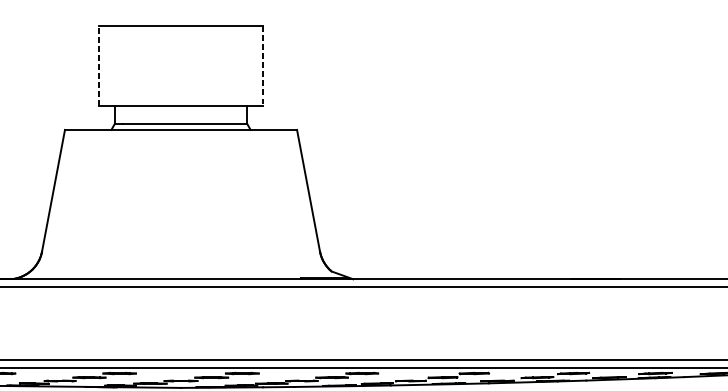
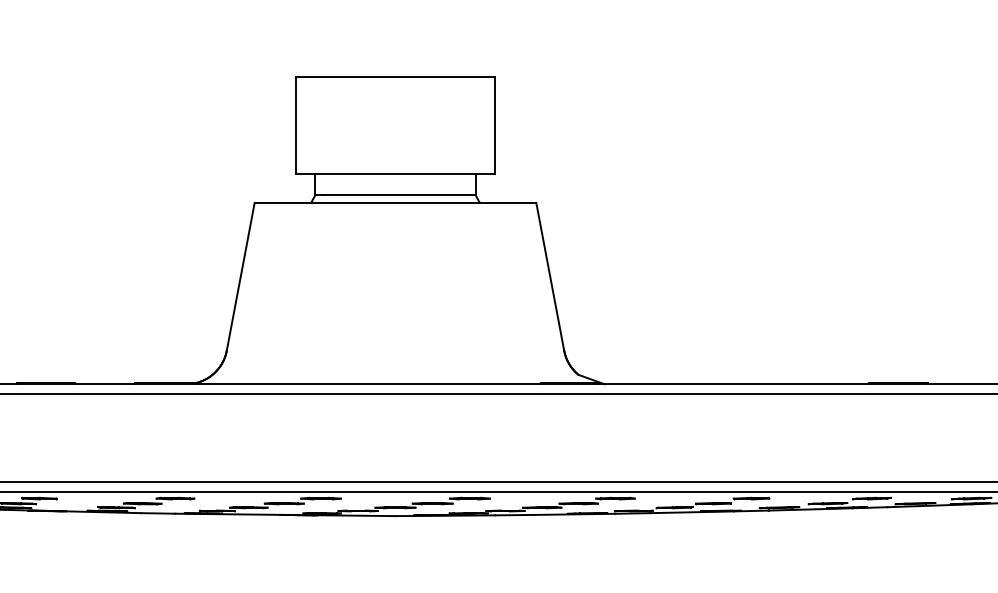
line: (99, 66) -> (296, 125), dashed -> solid
line: (262, 66) -> (494, 125), dashed -> solid

